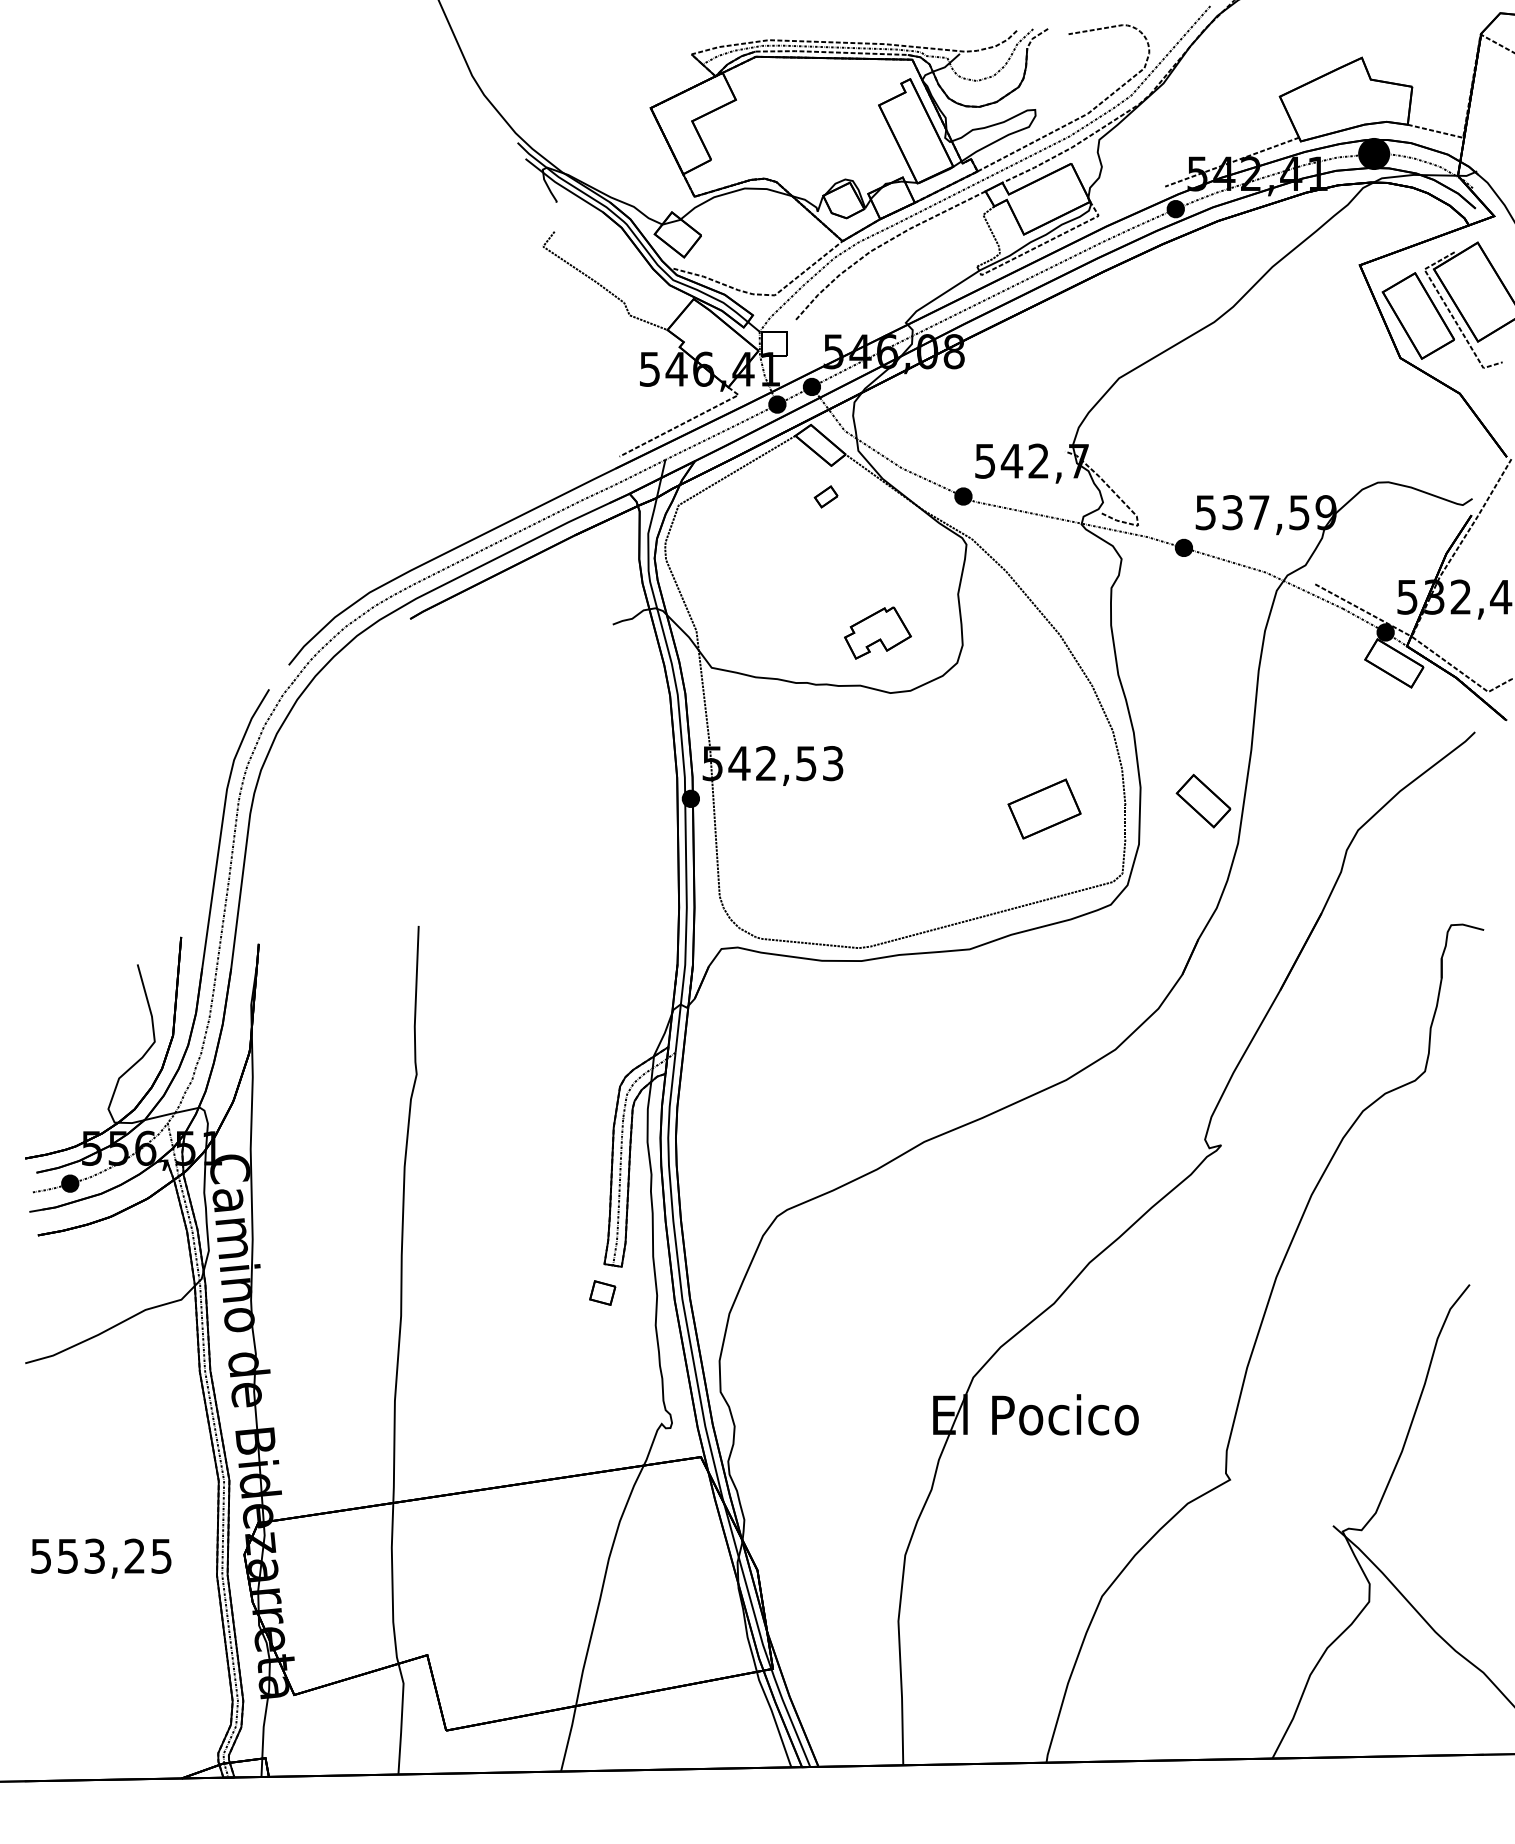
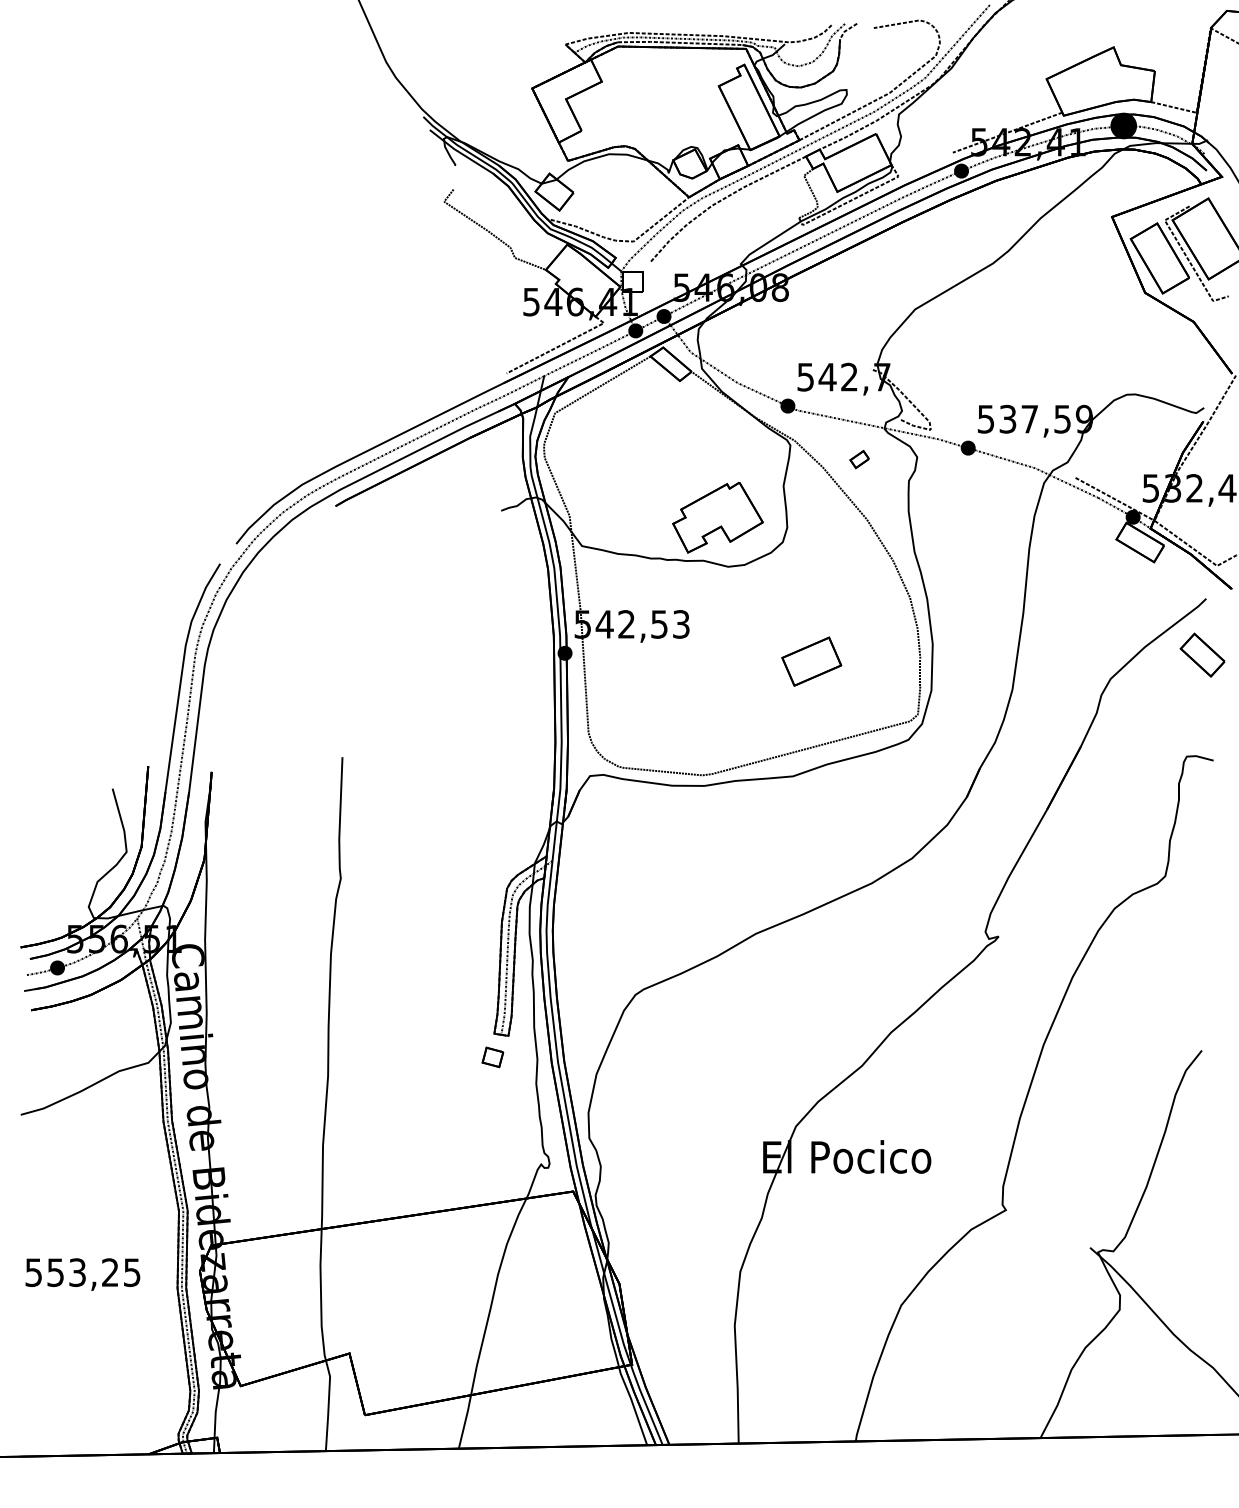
part: (825, 496) -> (859, 459), moved
part: (877, 632) -> (717, 517), size x1.67
part: (1203, 800) -> (1202, 654), moved
part: (1044, 808) -> (811, 661), moved

